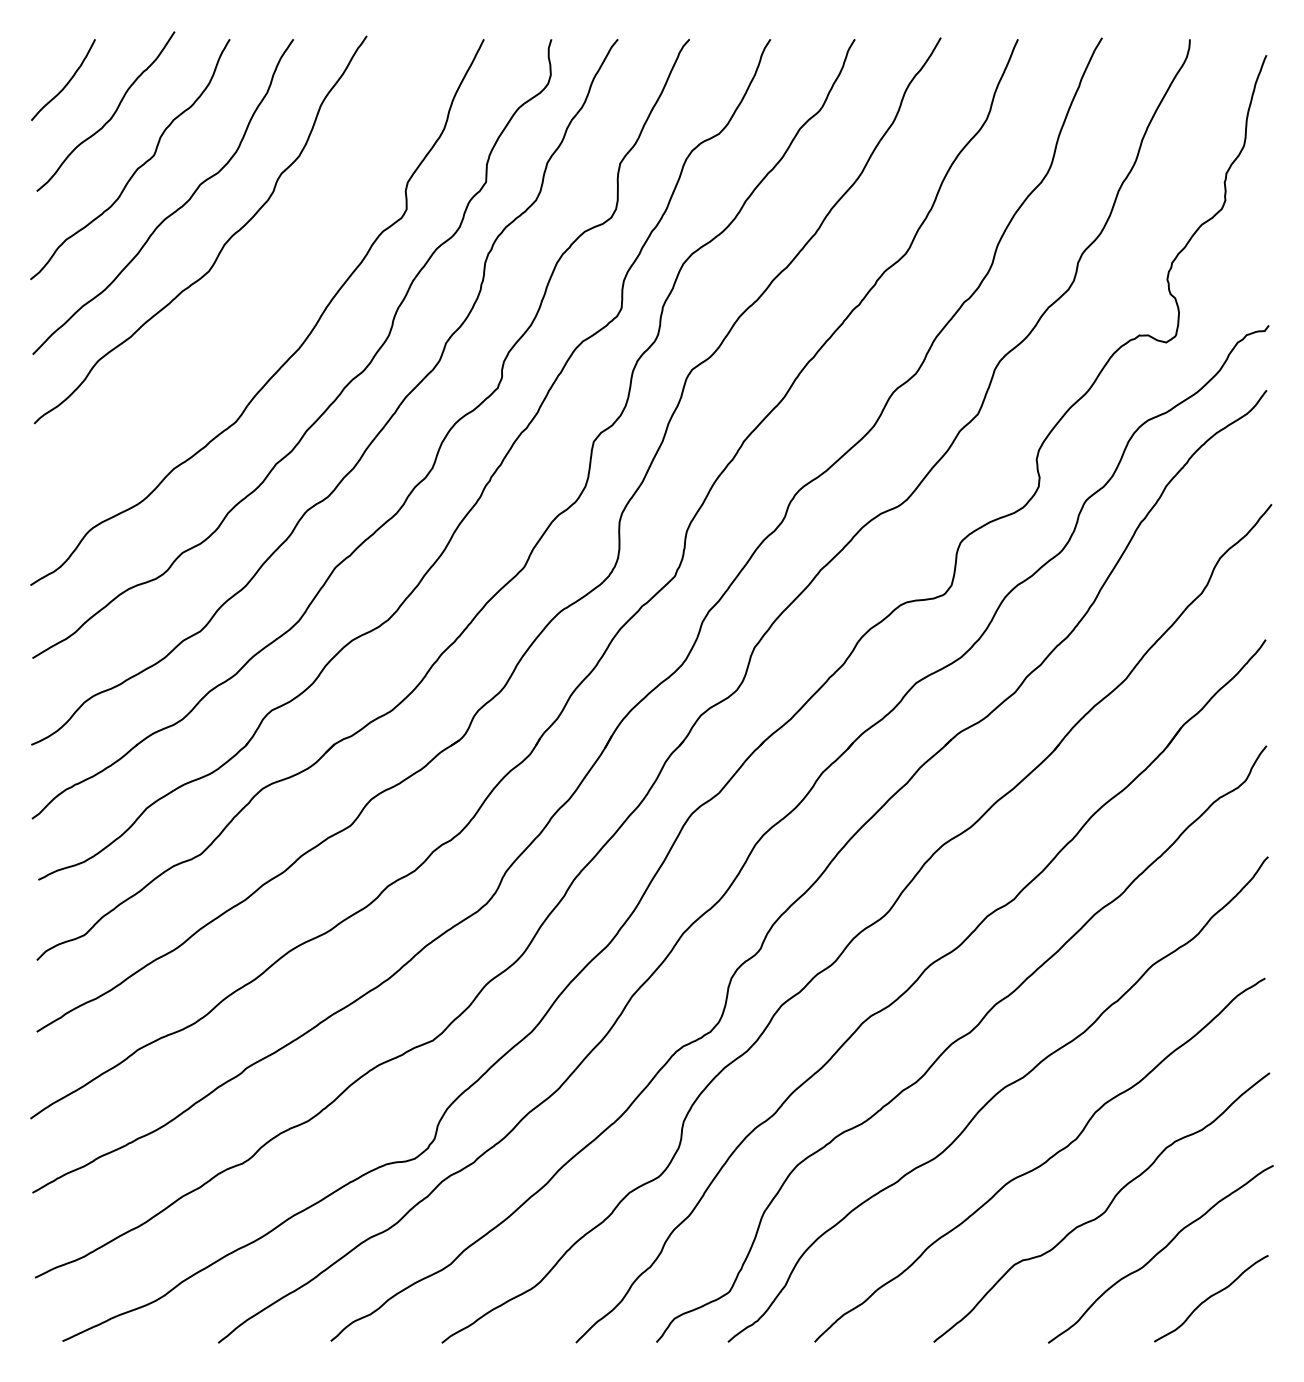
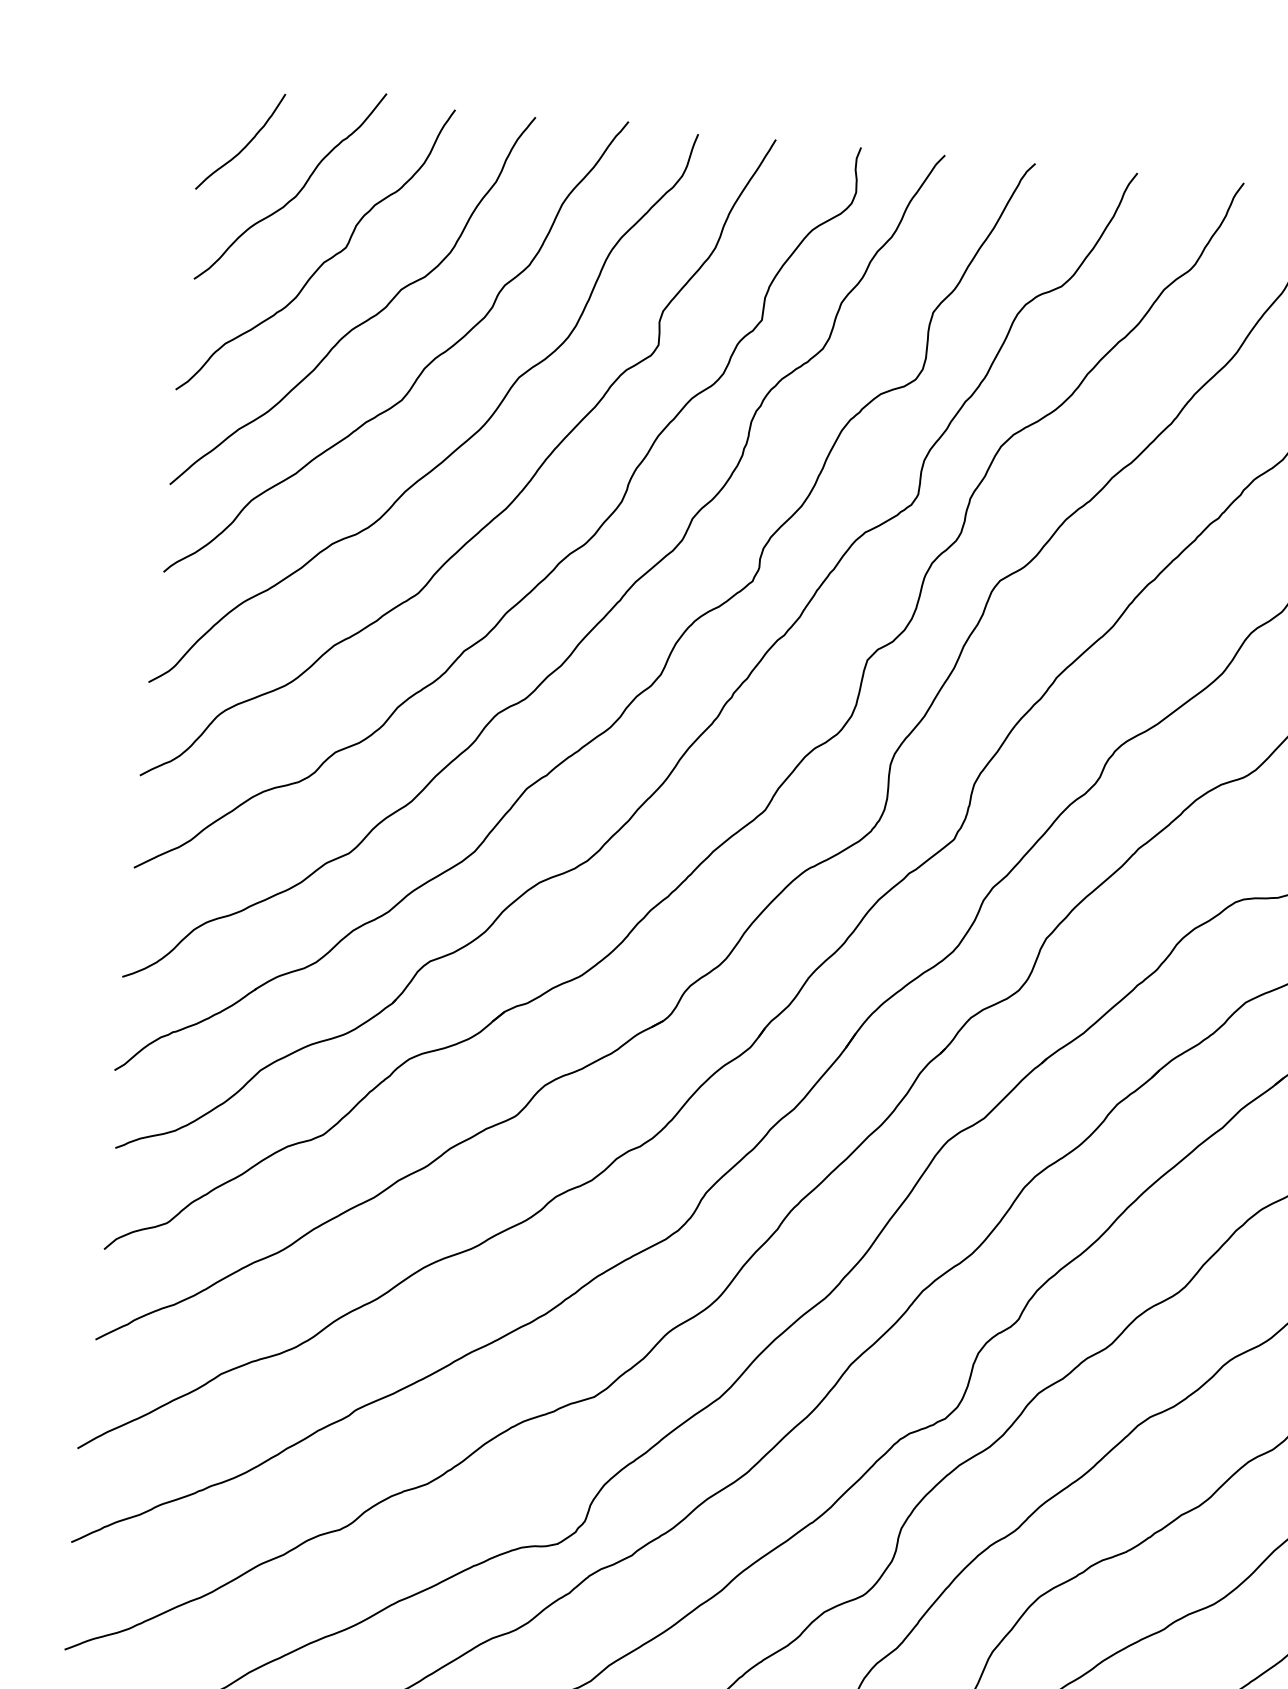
curve: (255, 304) -> (456, 447), added

